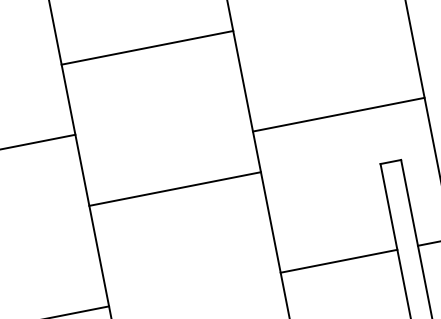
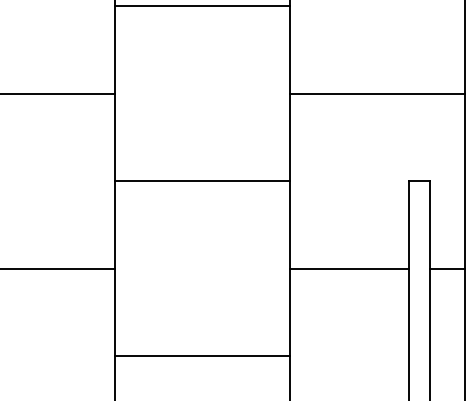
line: (146, 47) -> (201, 6), moved
line: (338, 114) -> (376, 93), moved
line: (174, 189) -> (201, 181), moved

